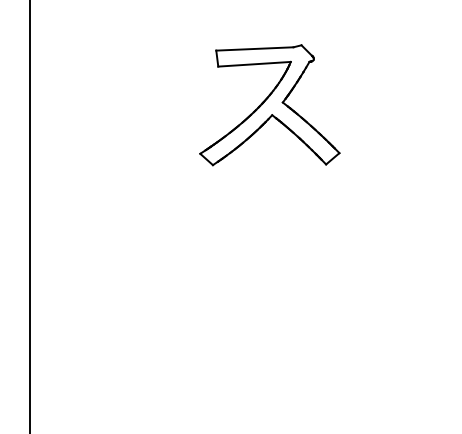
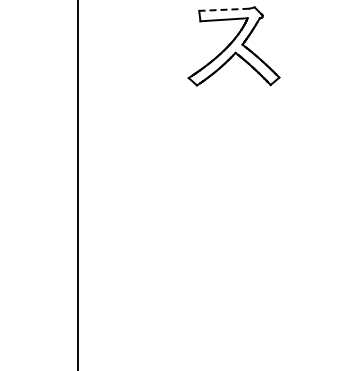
line: (253, 48) -> (223, 9), solid -> dashed

